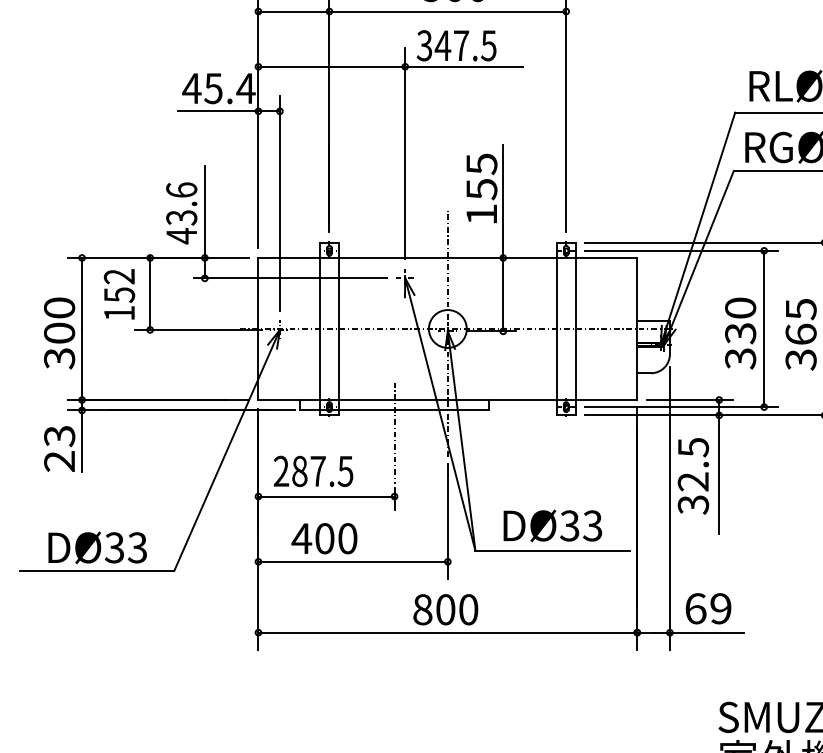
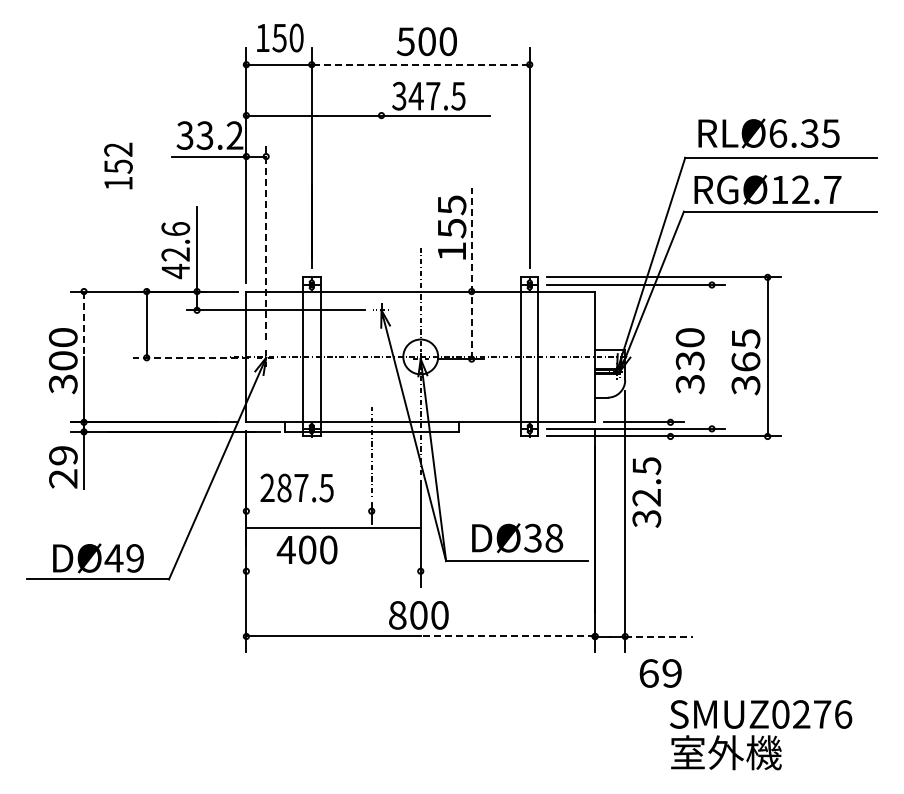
line: (448, 11) -> (421, 64), solid -> dashed
text: (218, 88) -> (209, 135), 45.4 -> 33.2
line: (405, 153) -> (381, 195), removed
line: (280, 203) -> (266, 241), solid -> dashed
text: (182, 217) -> (176, 254), 43.6 -> 42.6
line: (502, 238) -> (471, 273), solid -> dashed
line: (82, 293) -> (84, 324), solid -> dashed
text: (119, 293) -> (118, 165), moved
line: (763, 328) -> (711, 356), removed
line: (197, 329) -> (190, 357), solid -> dashed
text: (59, 436) -> (63, 455), 23 -> 29
line: (719, 467) -> (670, 484), removed
line: (325, 496) -> (308, 511), removed
text: (593, 525) -> (554, 537), DØ33 -> DØ38
text: (124, 547) -> (123, 558), DØ33 -> DØ49
line: (353, 562) -> (333, 528), moved
text: (708, 608) -> (660, 673), moved
line: (542, 632) -> (507, 636), solid -> dashed
line: (707, 632) -> (659, 636), solid -> dashed

